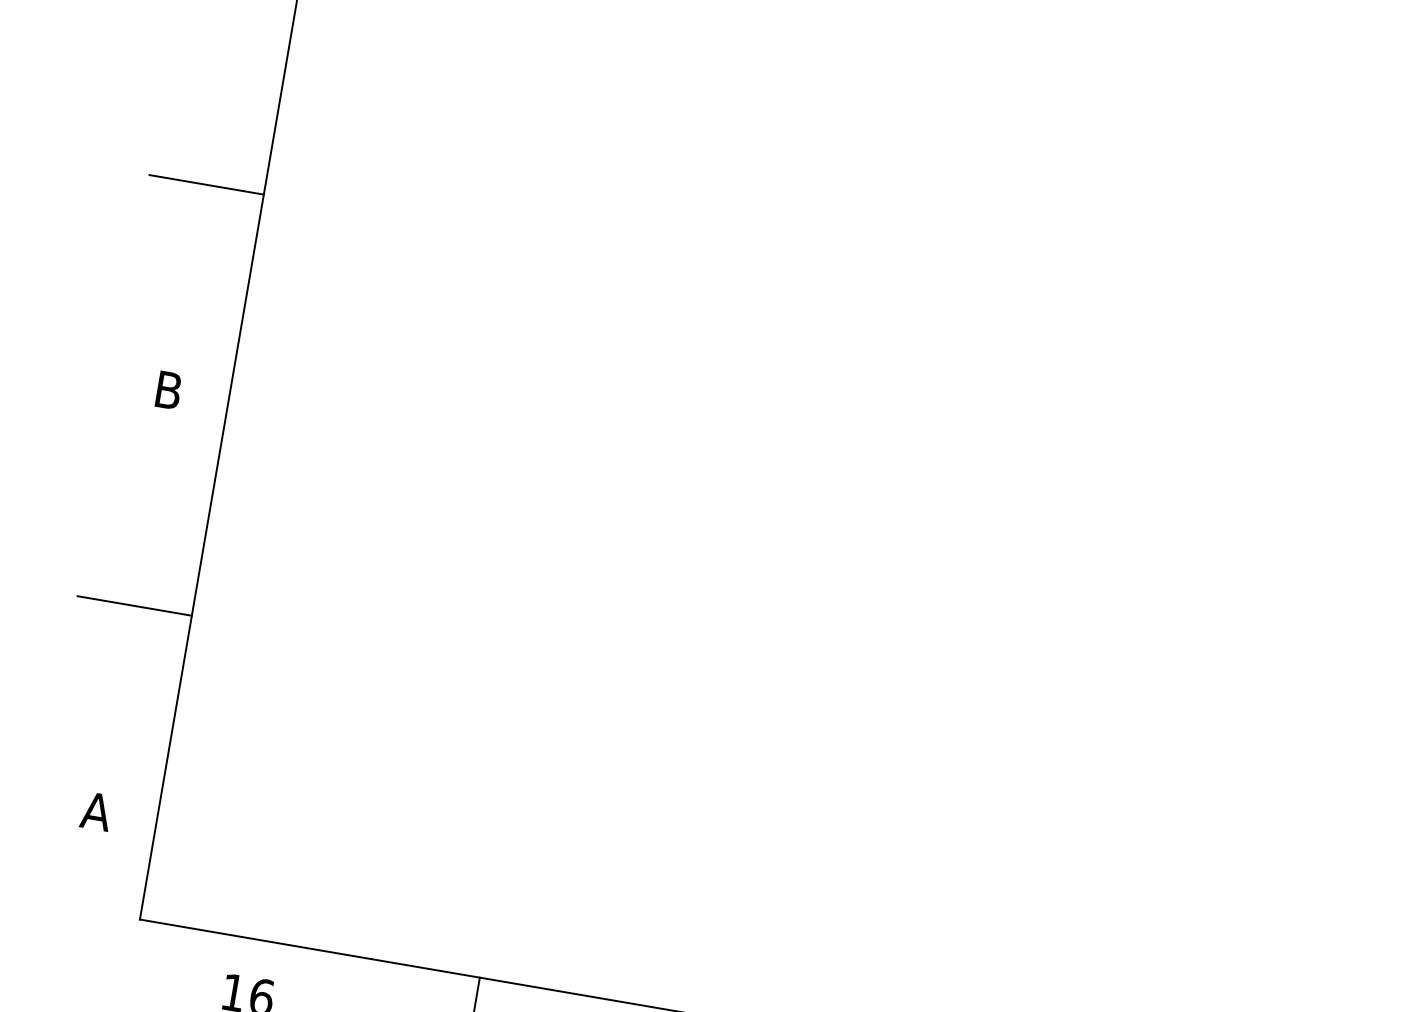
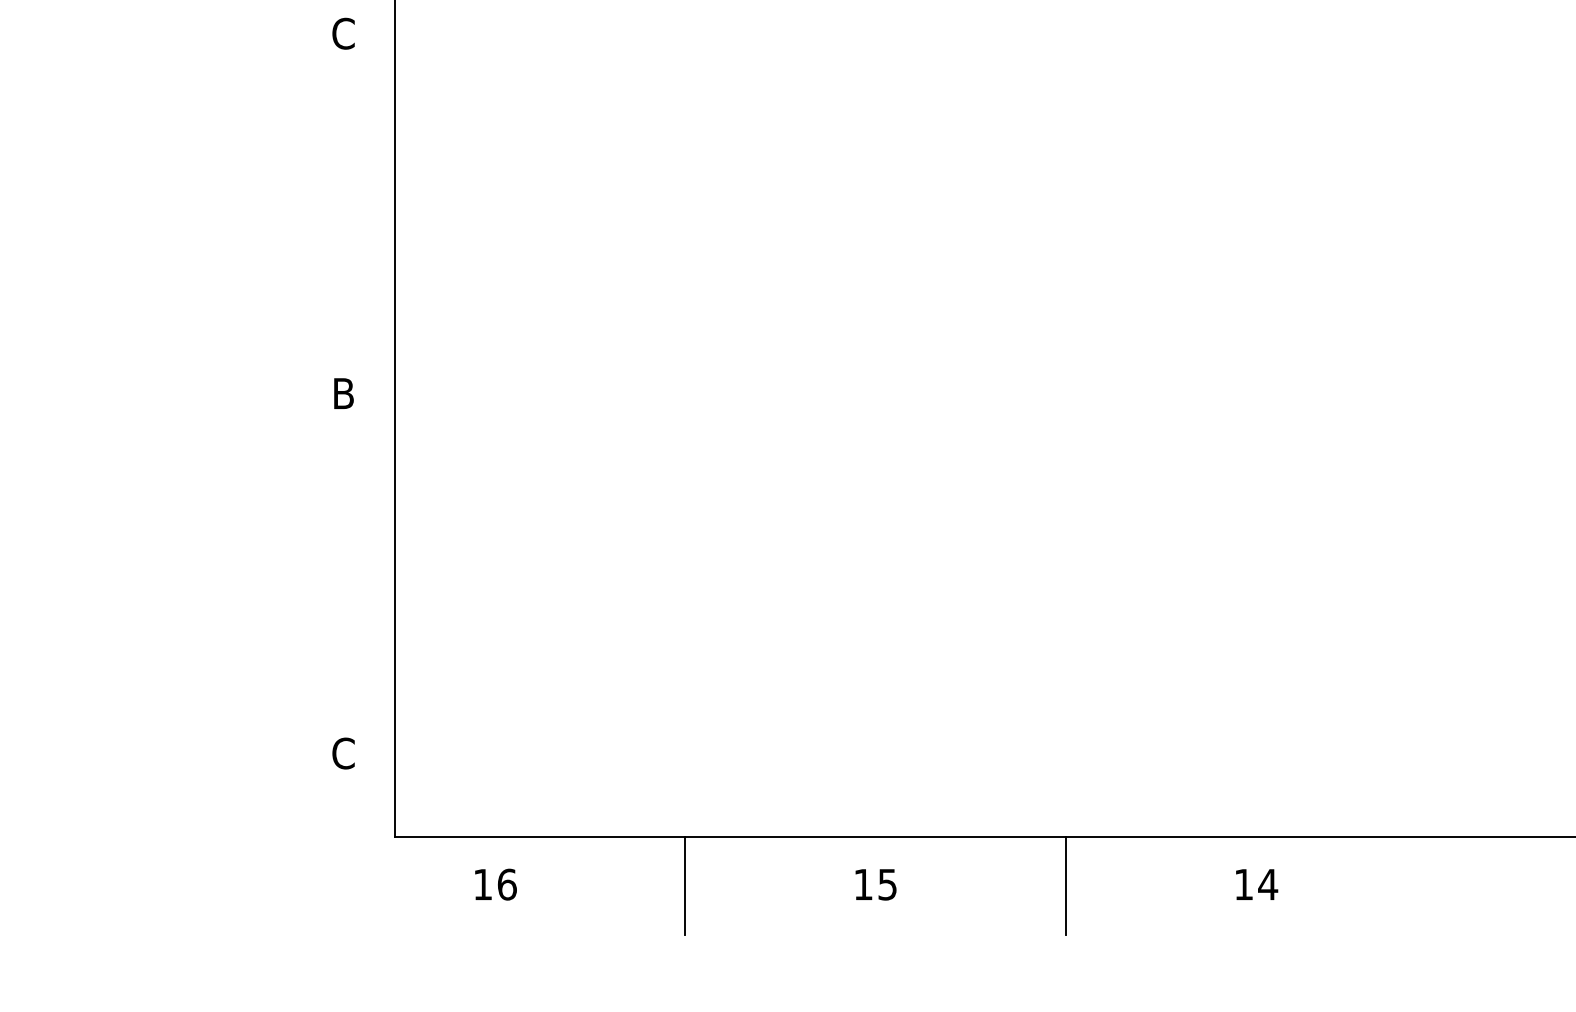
line: (206, 184) -> (345, 217), removed
line: (133, 605) -> (345, 577), removed
text: (96, 811) -> (343, 753), A -> C

